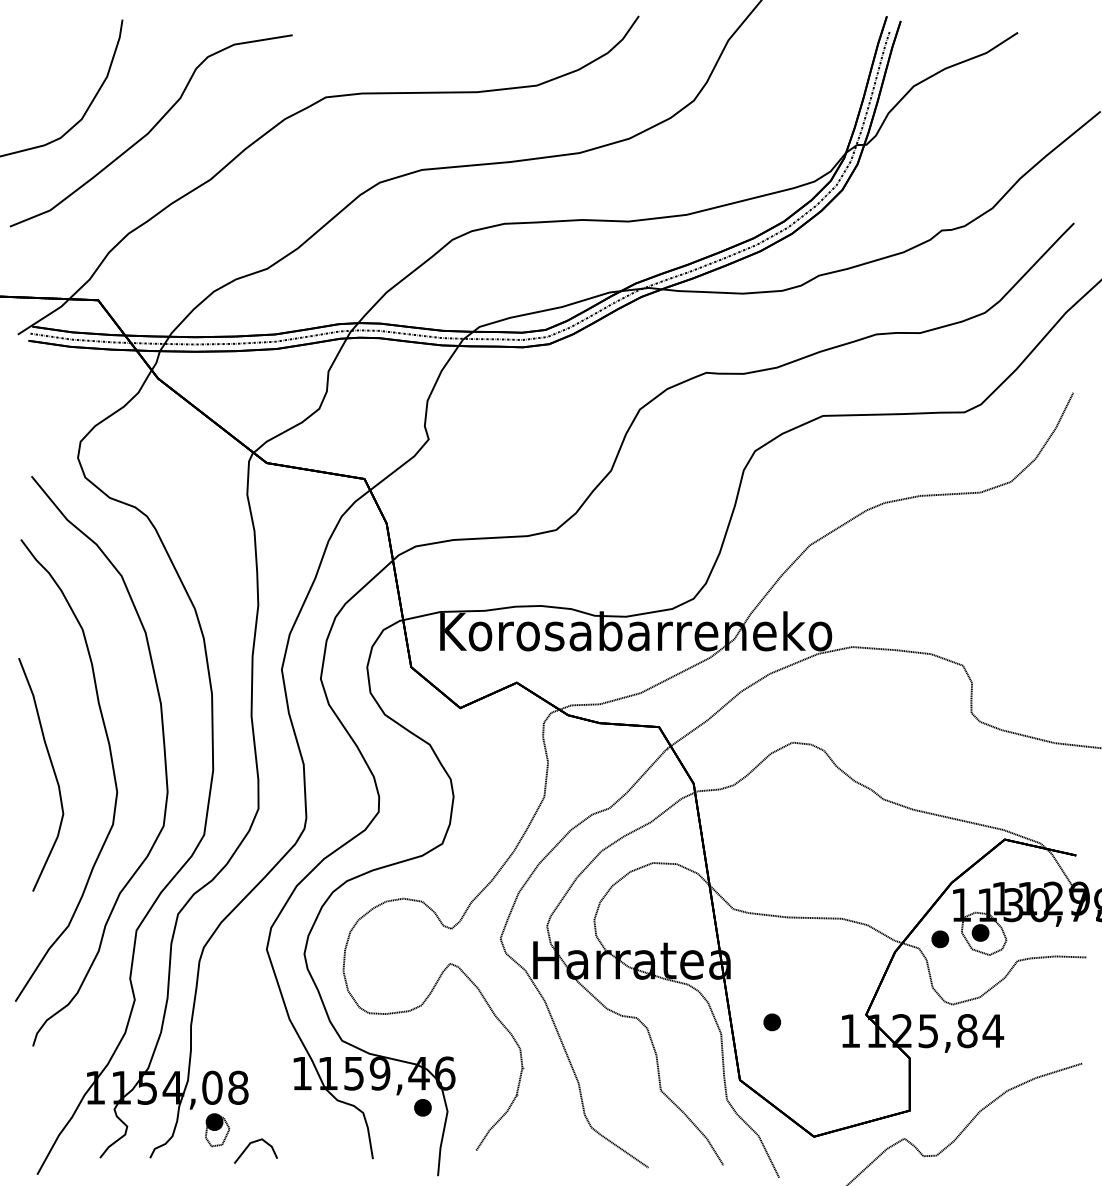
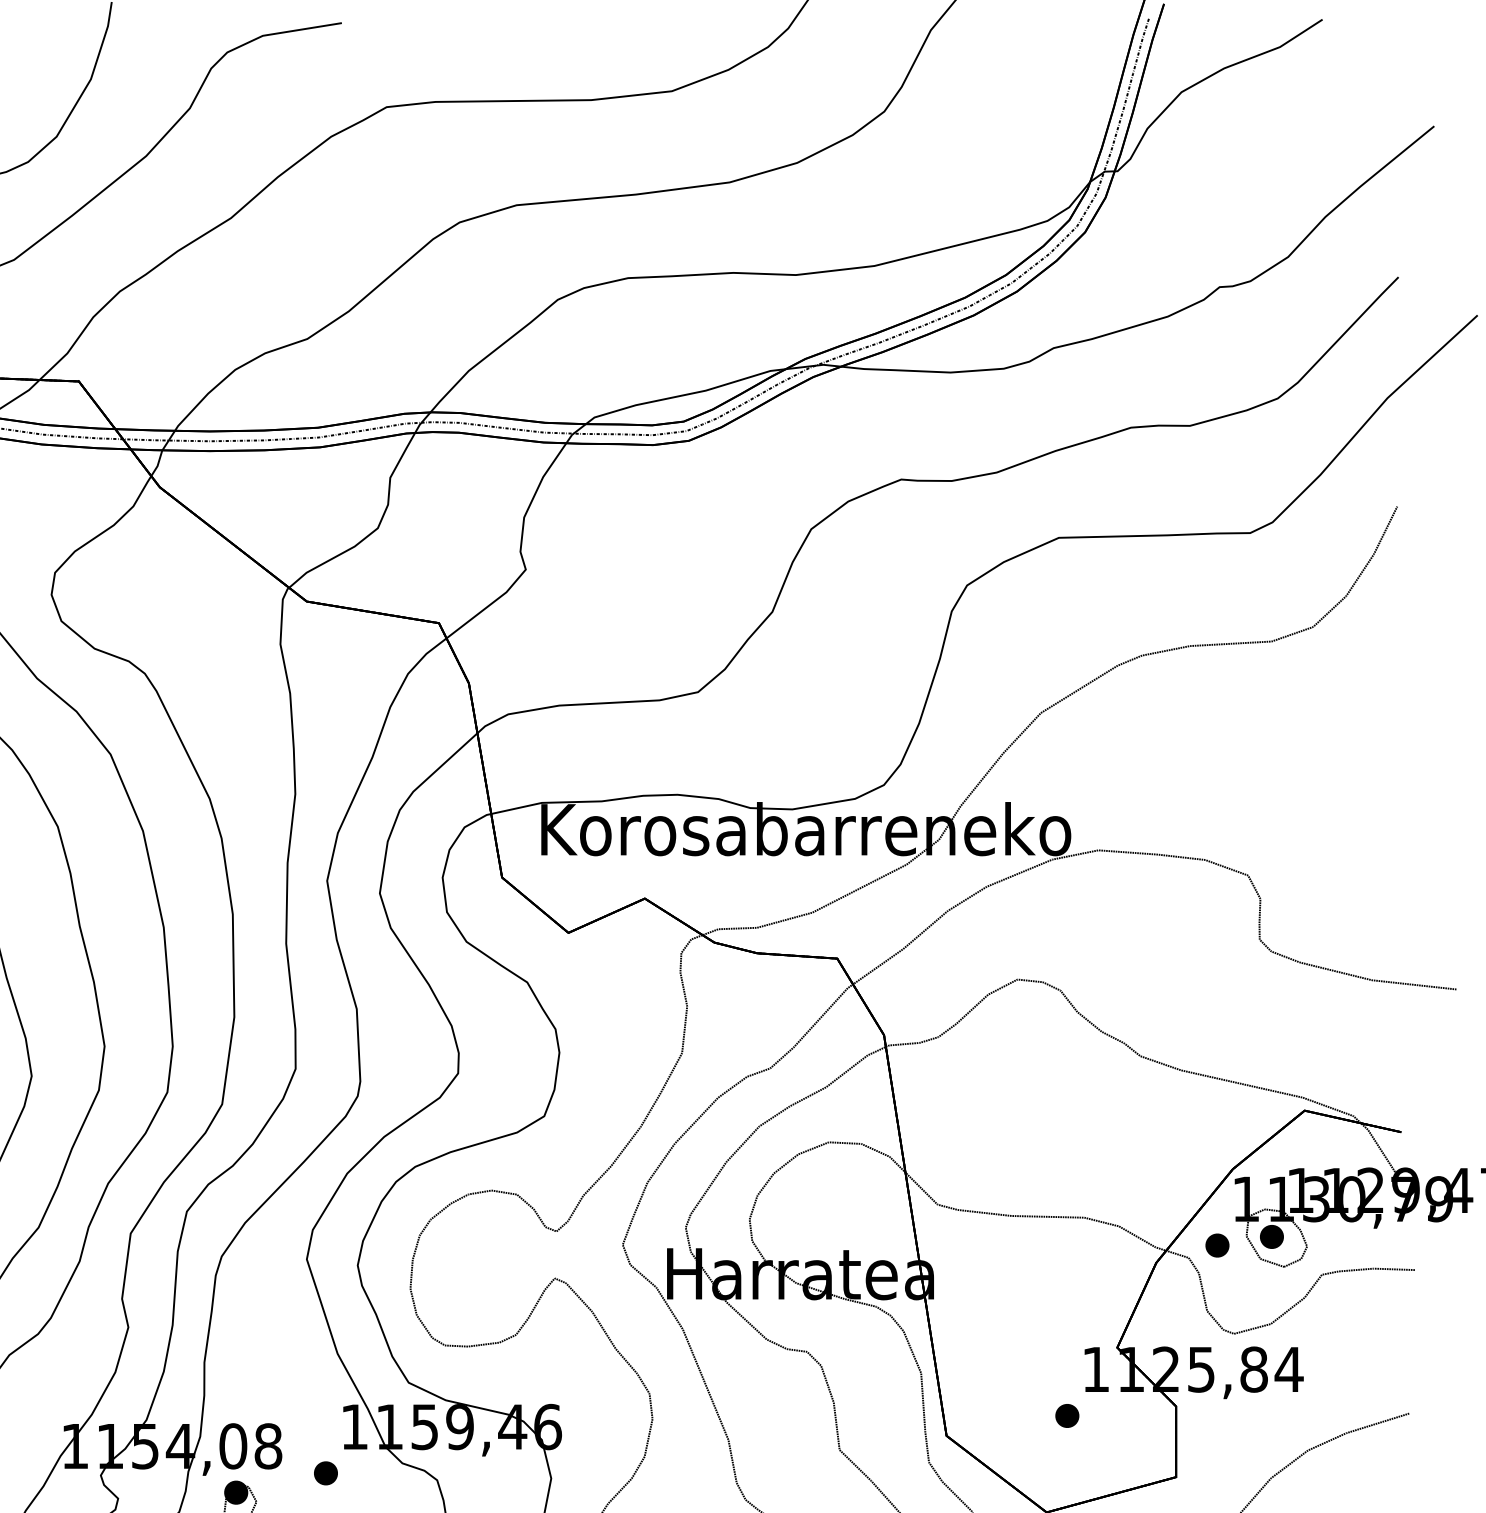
part: (771, 1022) -> (1066, 1416), moved
part: (422, 1107) -> (325, 1472), moved

